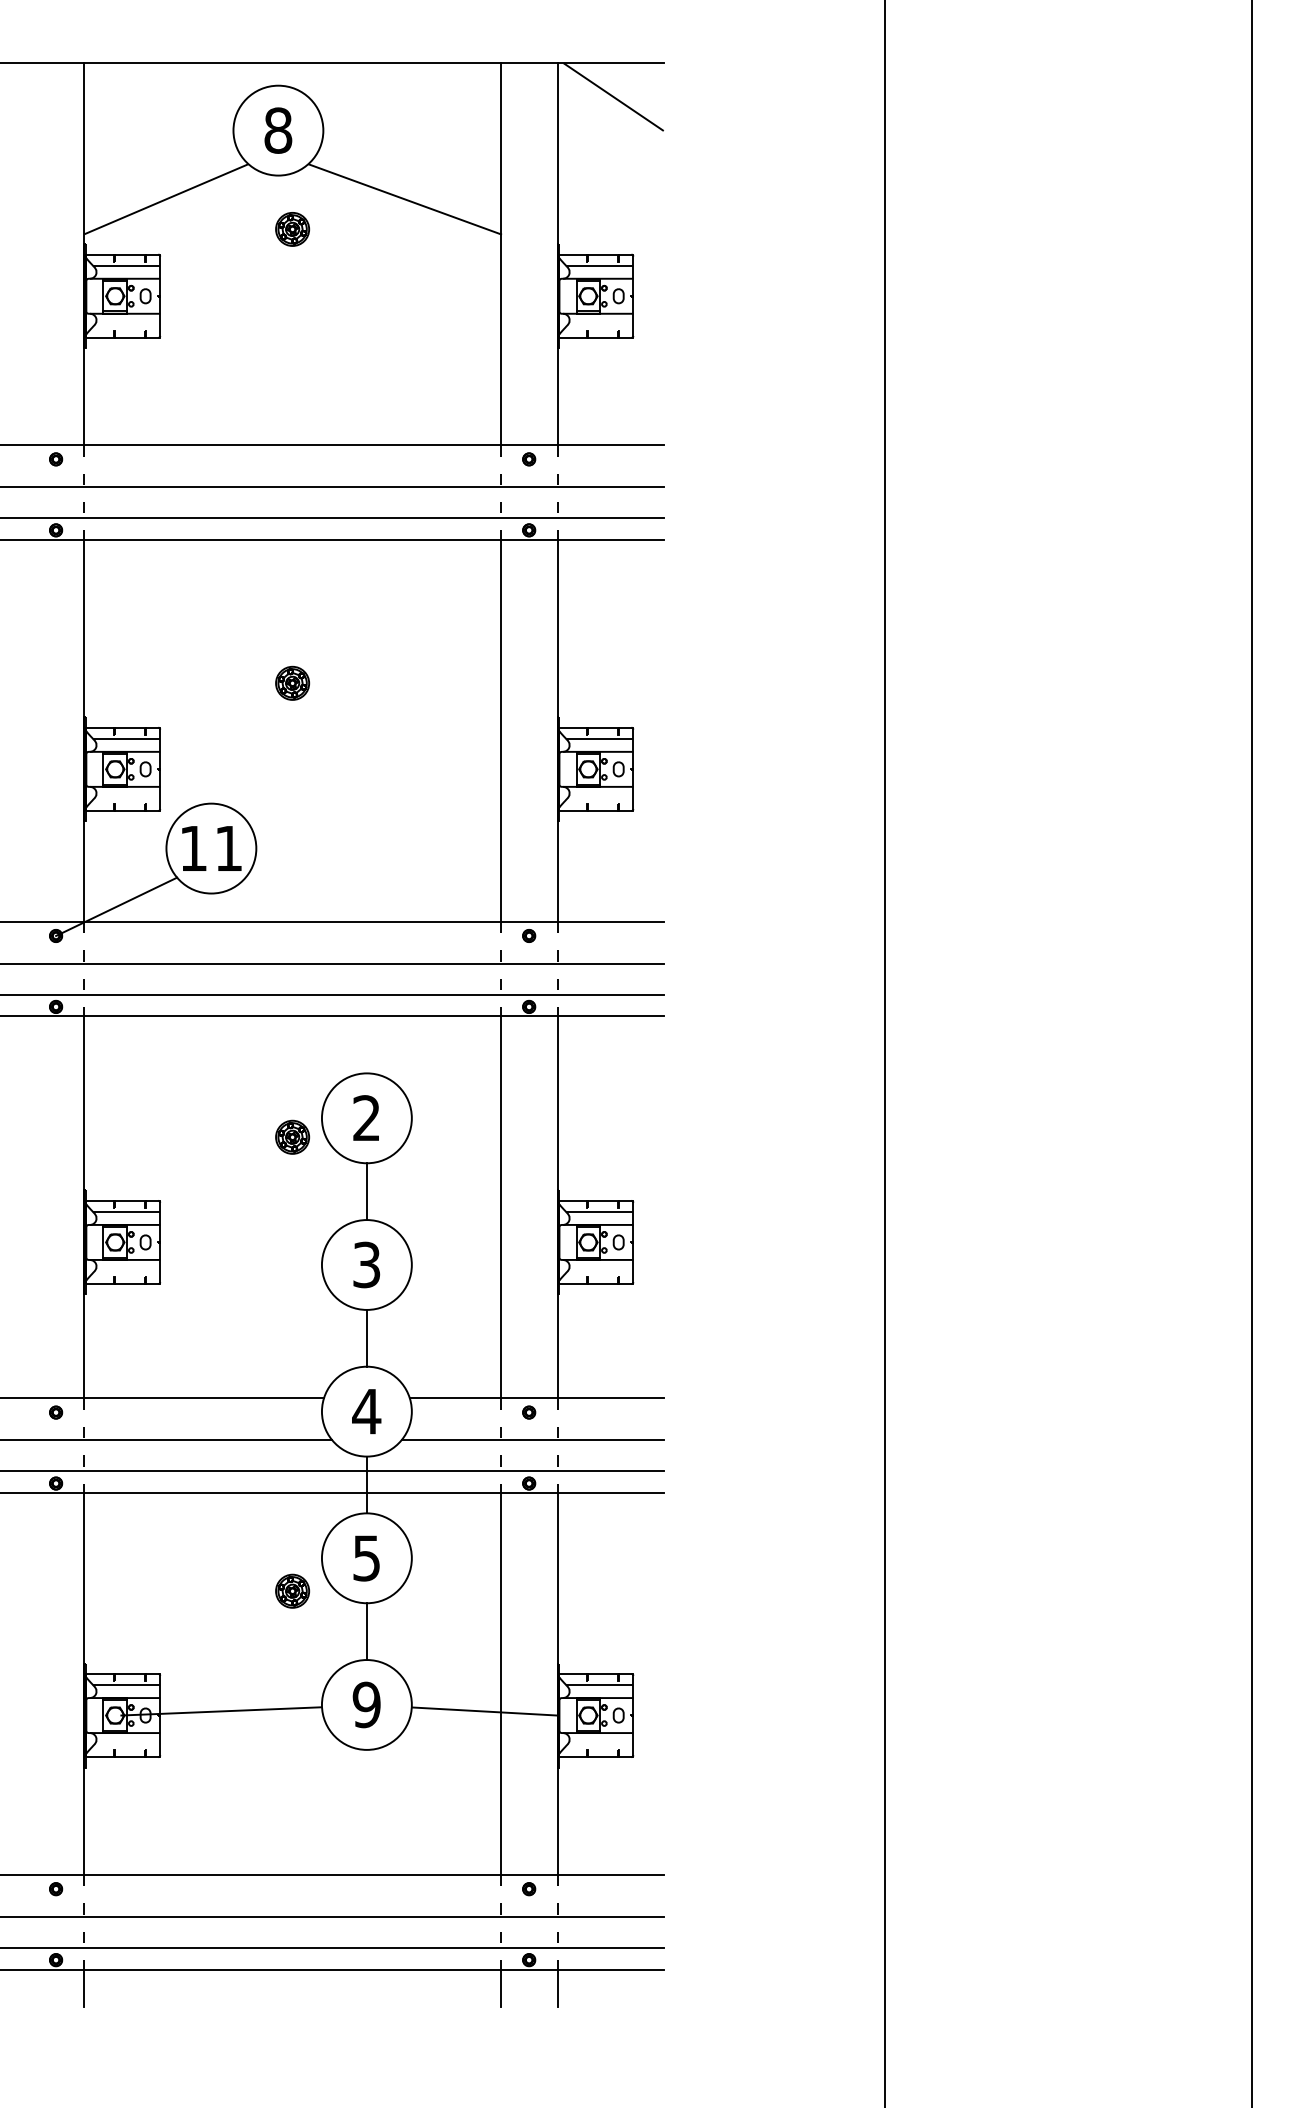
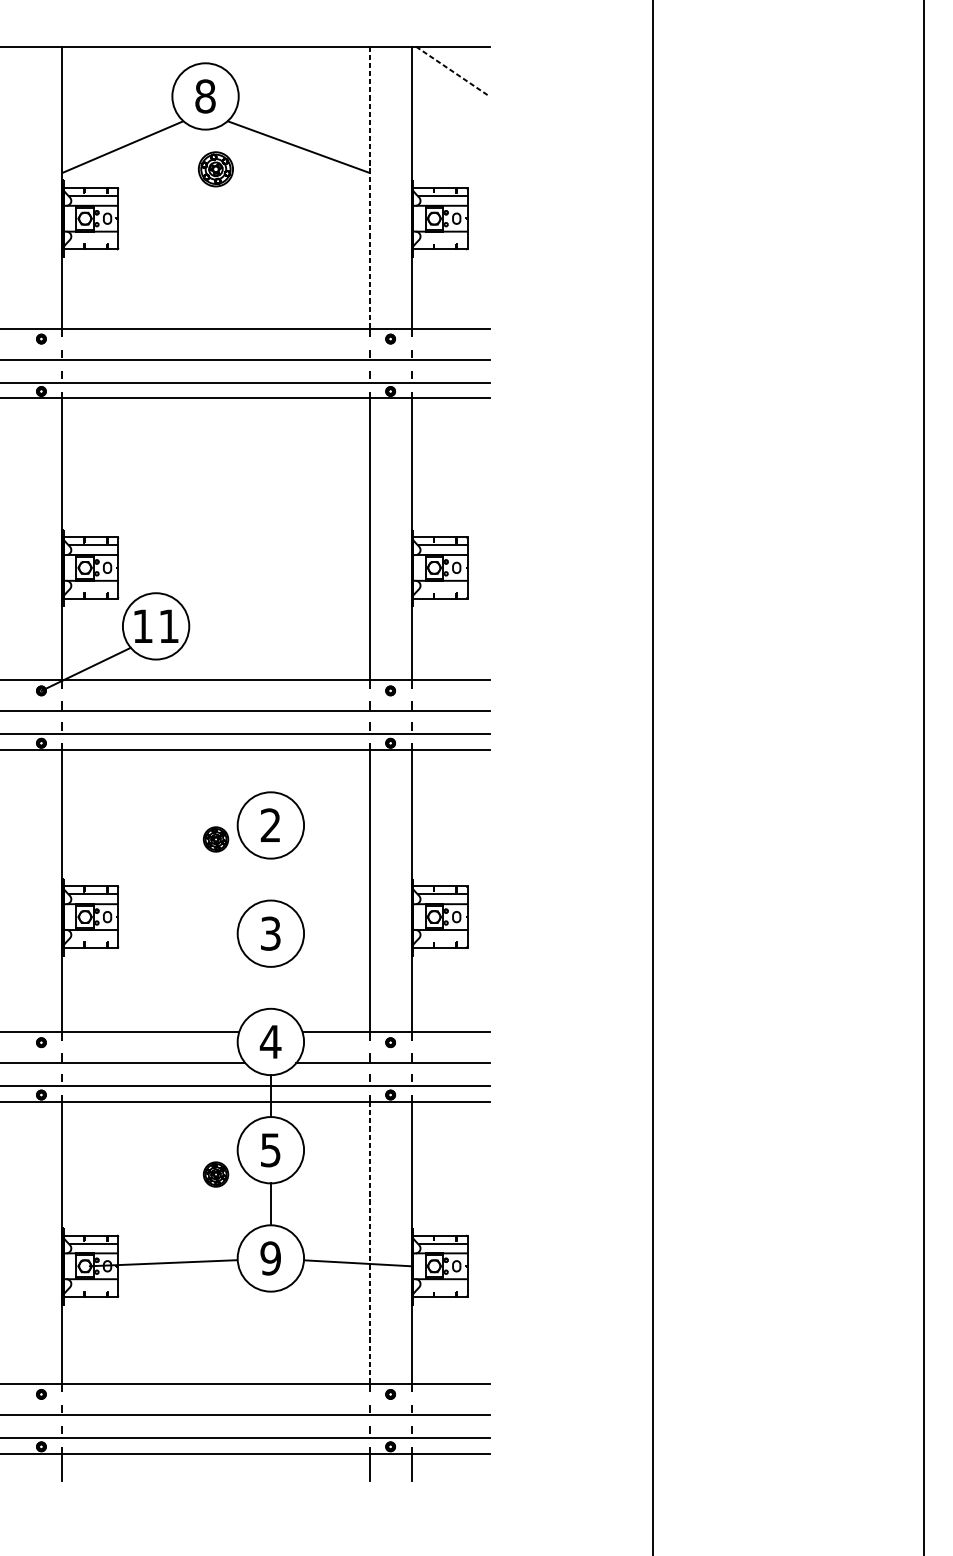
line: (614, 97) -> (453, 72), solid -> dashed
part: (292, 229) -> (215, 169), size x1.4
line: (500, 254) -> (369, 187), solid -> dashed
part: (292, 682) -> (215, 503), removed
line: (366, 1191) -> (270, 879), removed
line: (366, 1337) -> (270, 987), removed
line: (500, 1684) -> (369, 1243), solid -> dashed

